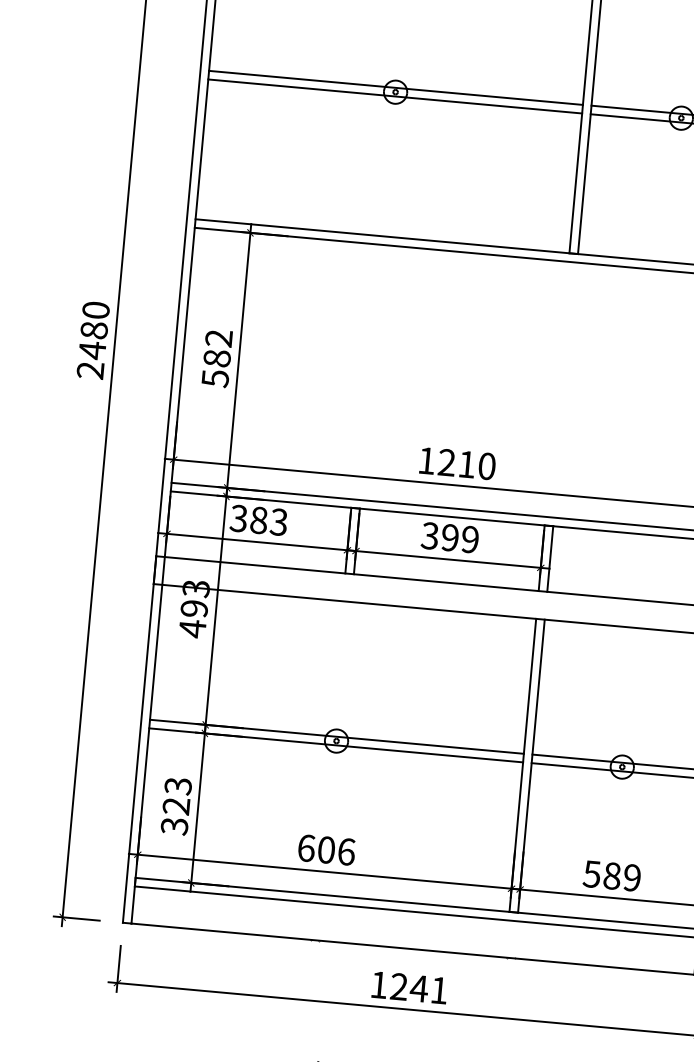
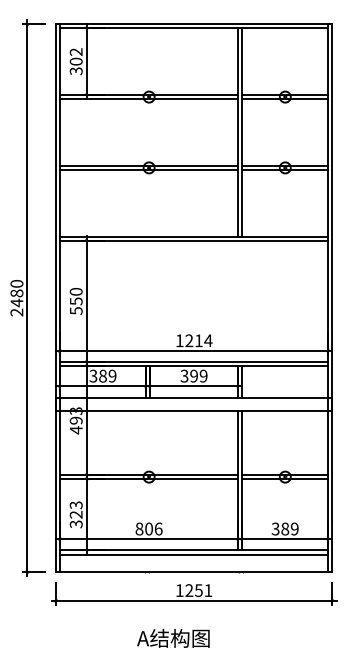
text: (216, 347) -> (75, 296), 582 -> 550
text: (487, 465) -> (208, 340), 1210 -> 1214
text: (278, 522) -> (112, 376), 383 -> 389
text: (306, 847) -> (139, 528), 606 -> 806
text: (591, 873) -> (275, 528), 589 -> 389
text: (418, 988) -> (198, 590), 1241 -> 1251

